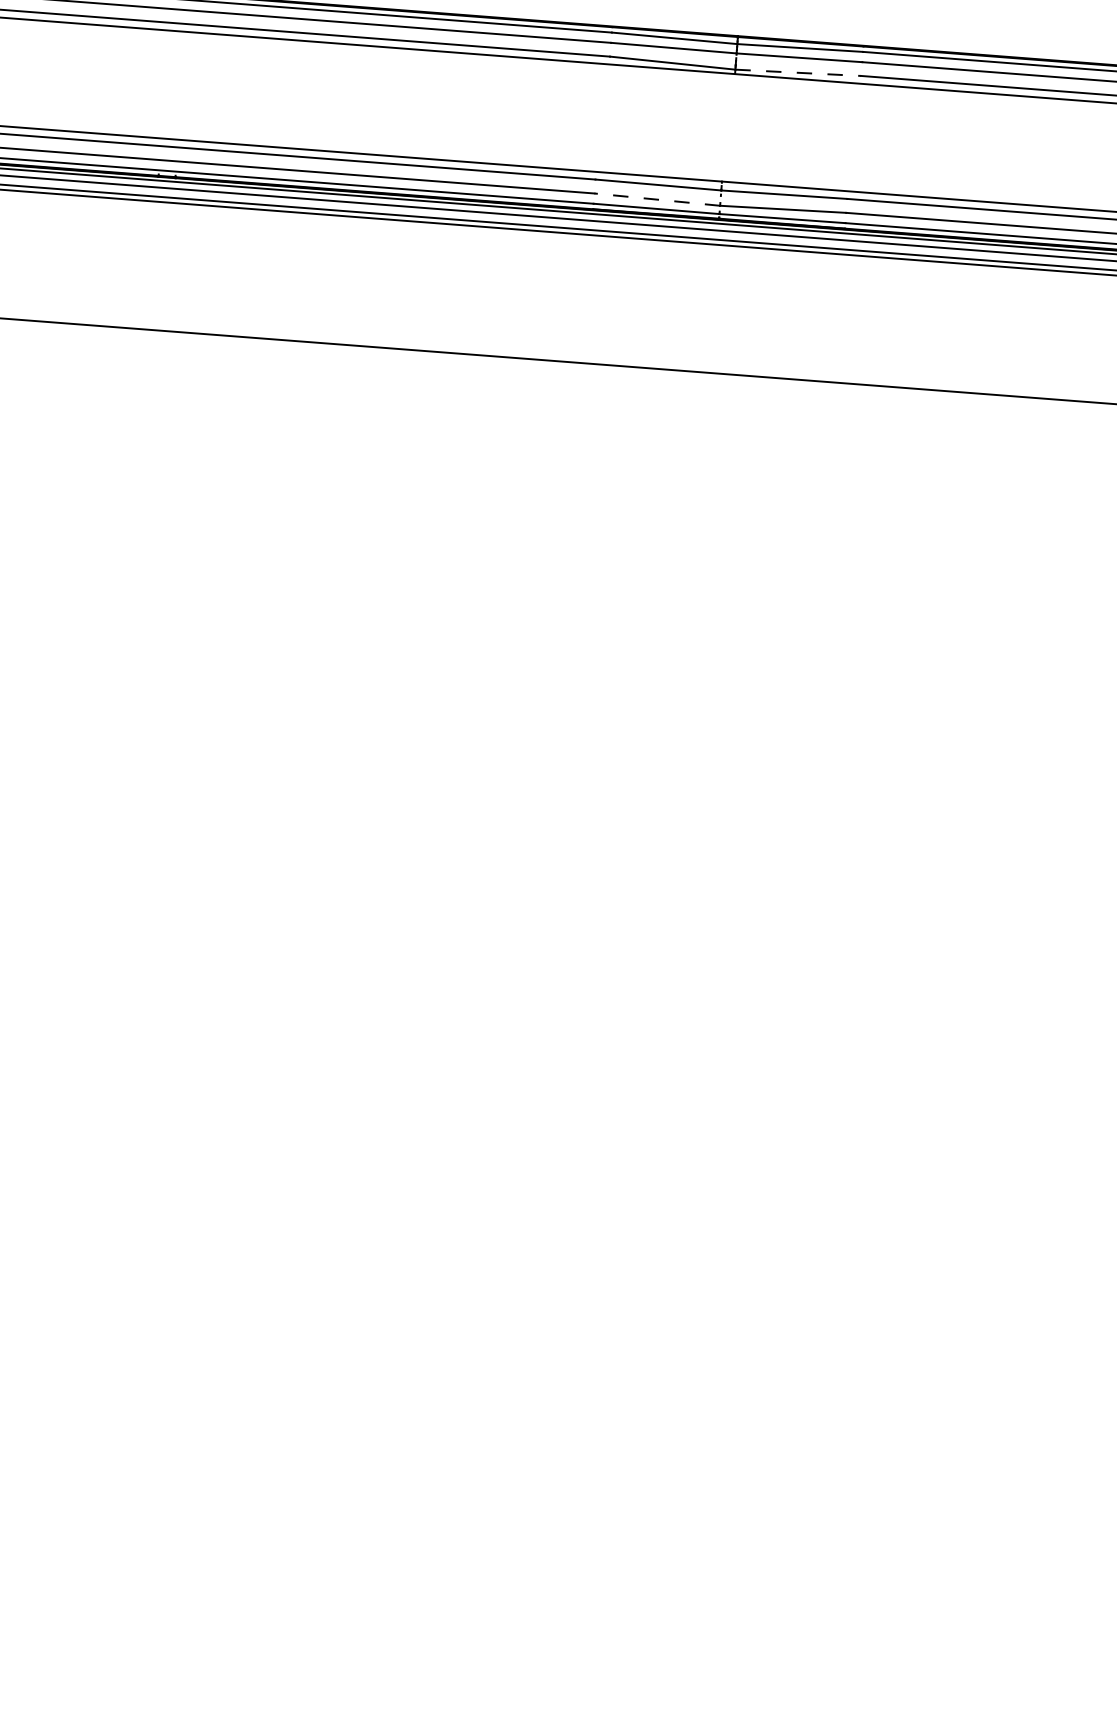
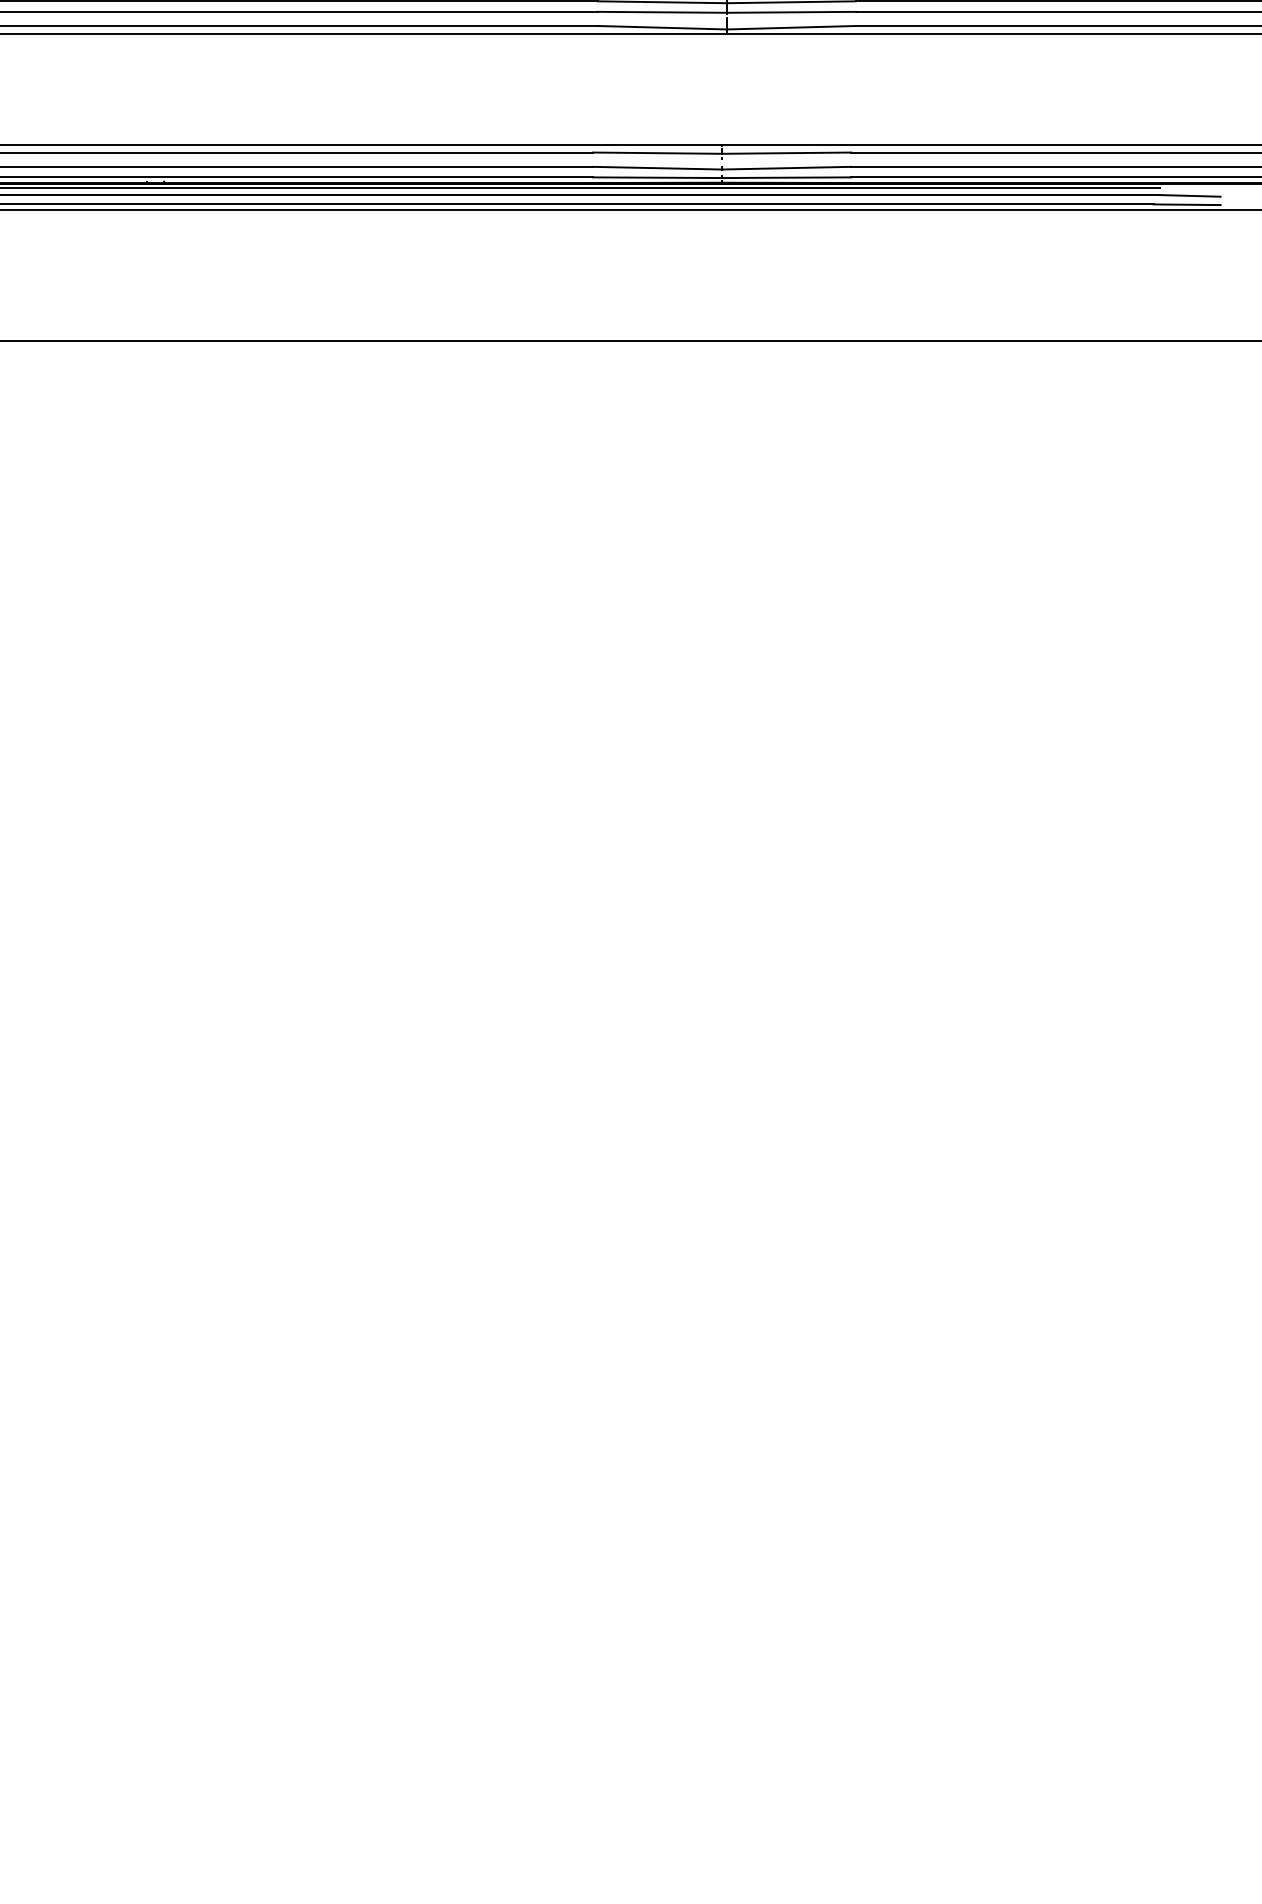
line: (798, 72) -> (791, 27), dashed -> solid
line: (657, 199) -> (657, 168), dashed -> solid

